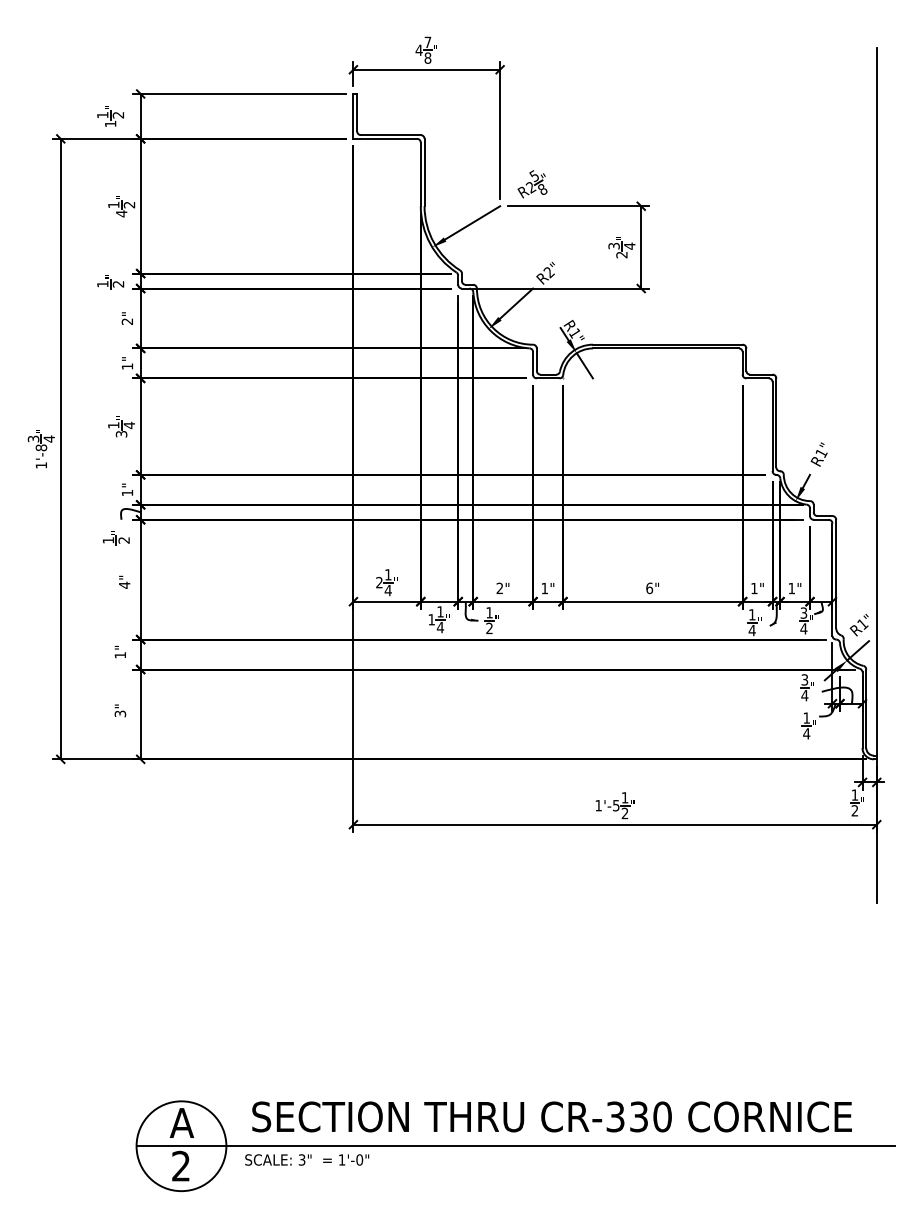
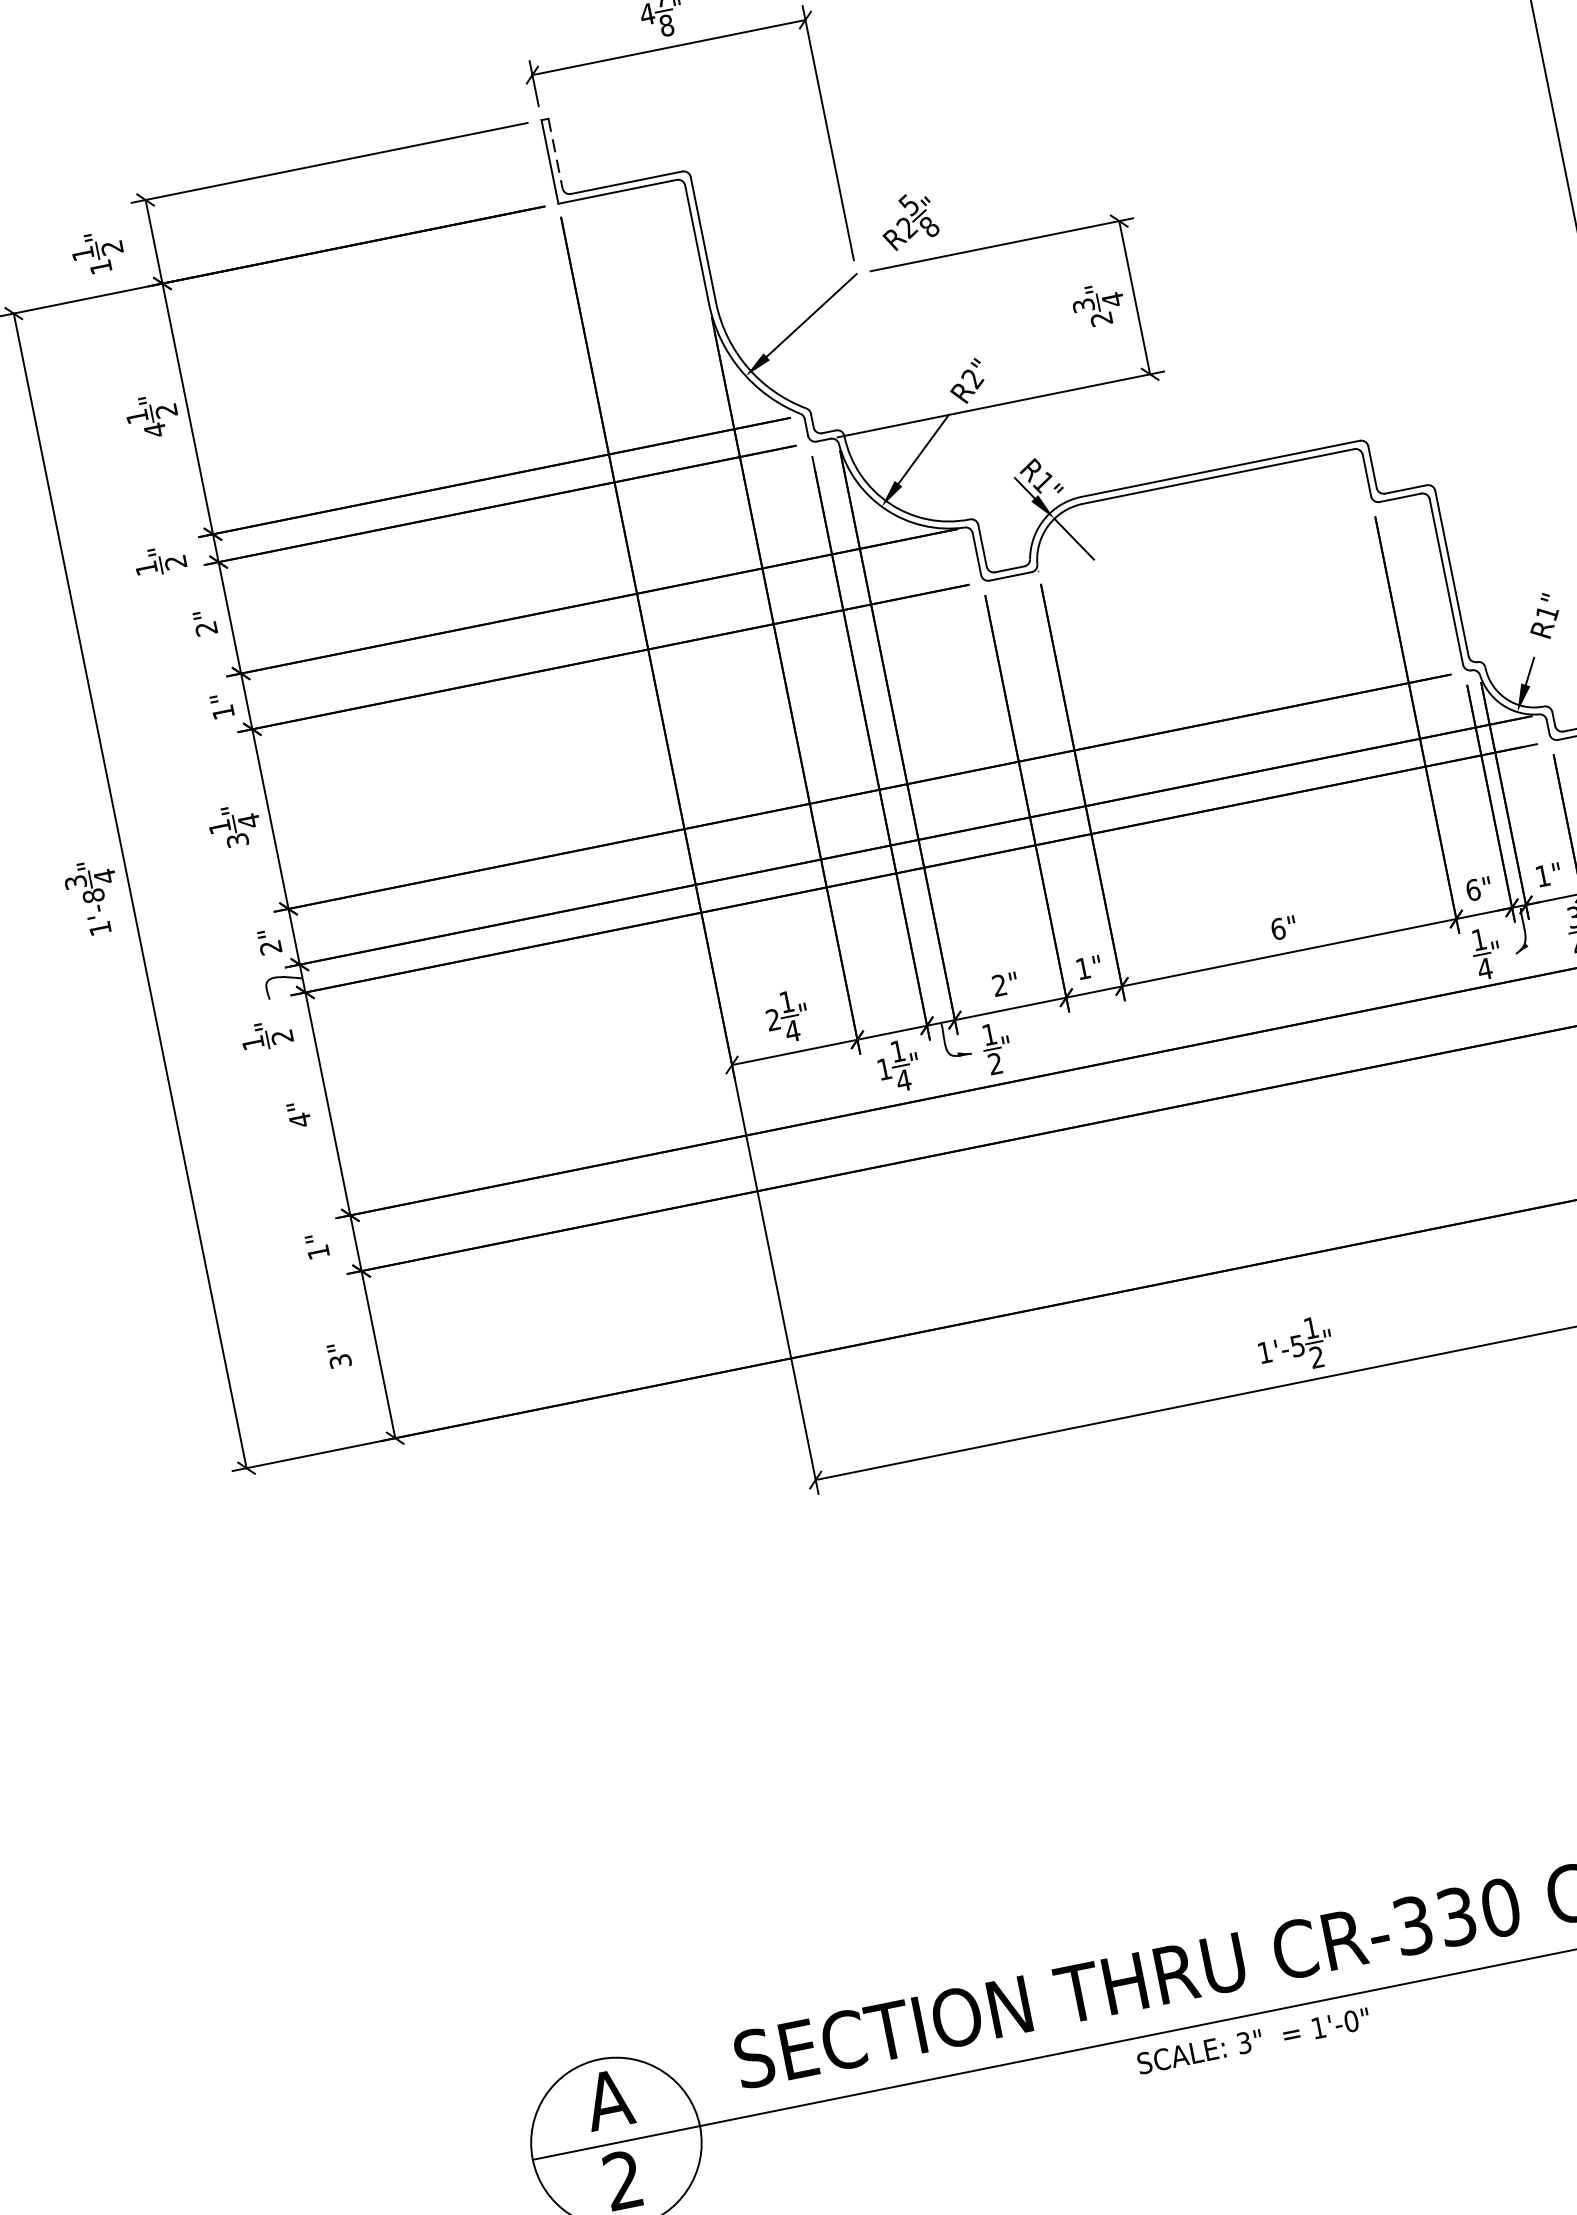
line: (357, 112) -> (556, 153), solid -> dashed
text: (126, 493) -> (269, 948), 1" -> 2"
text: (754, 588) -> (1473, 890), 1" -> 6"
text: (307, 1159) -> (1254, 2040), moved

